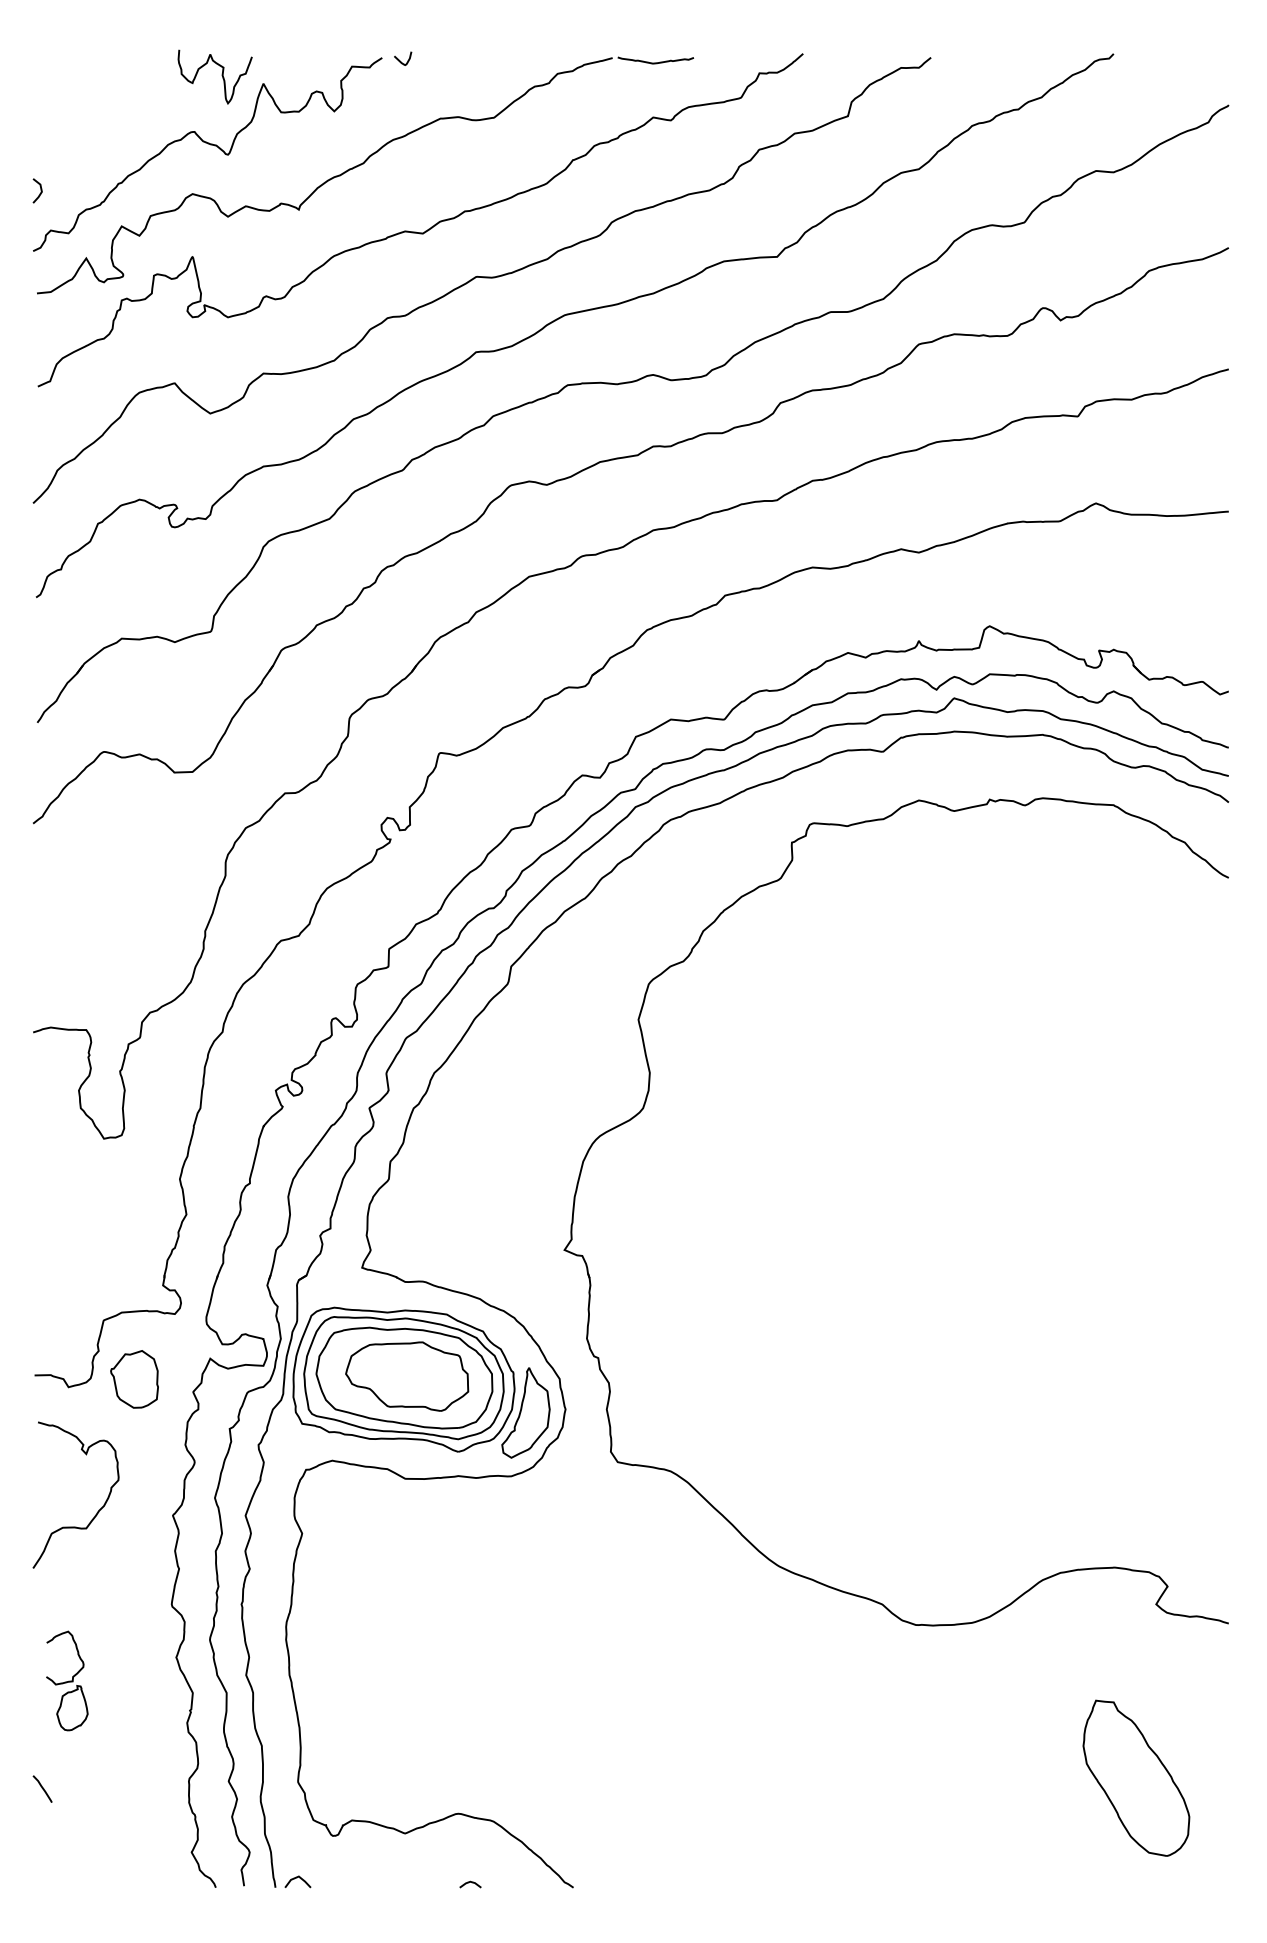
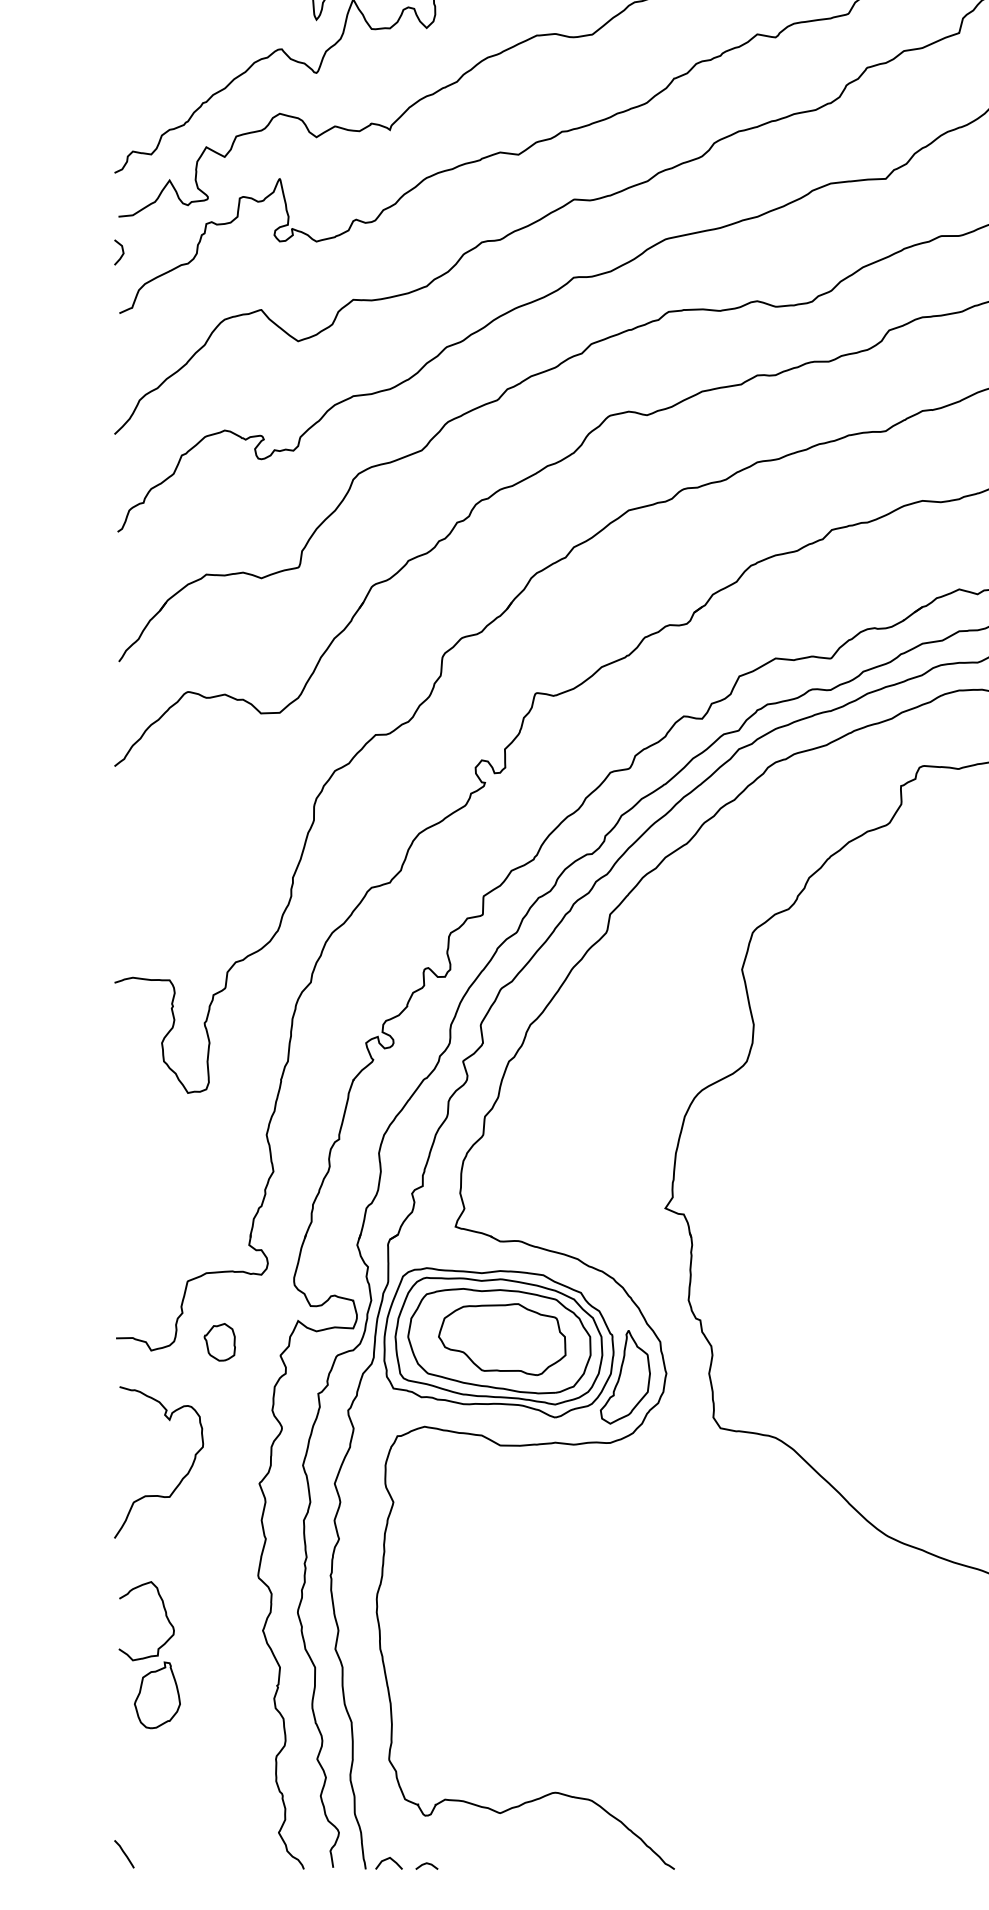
line: (40, 190) -> (122, 252), moved
part: (134, 1378) -> (219, 1341), size x0.62
part: (67, 1680) -> (150, 1654), size x1.43
line: (42, 1788) -> (124, 1853), moved
line: (470, 1882) -> (426, 1863), moved

